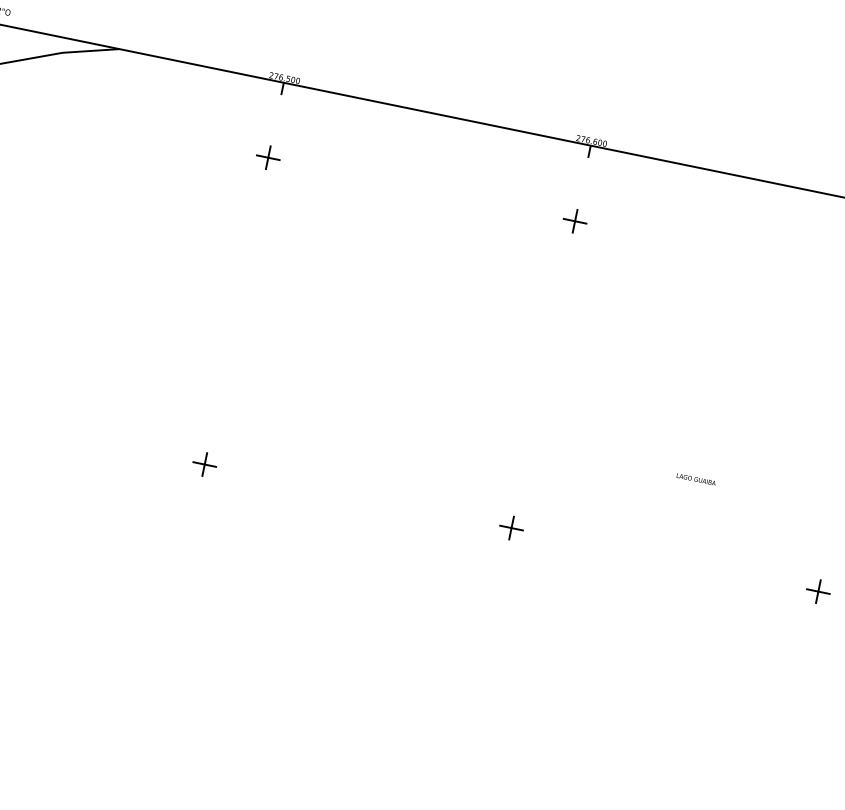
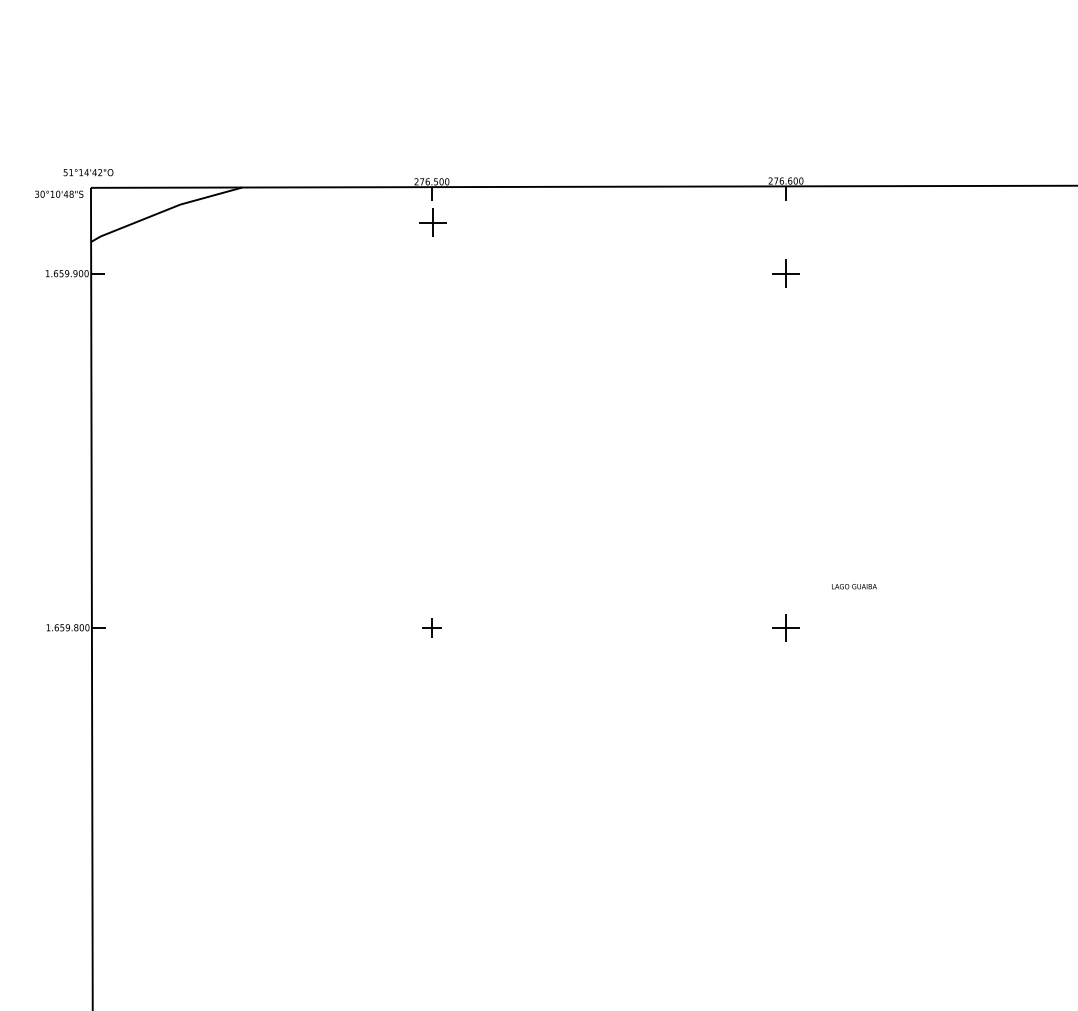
part: (267, 157) -> (432, 222), moved
part: (204, 464) -> (431, 627), size x0.7
text: (696, 479) -> (854, 586), moved

